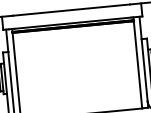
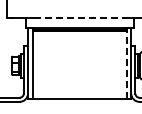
line: (72, 10) -> (80, 18), solid -> dashed
line: (137, 64) -> (126, 64), solid -> dashed

